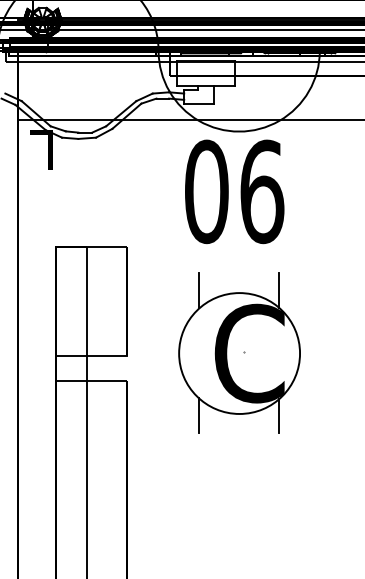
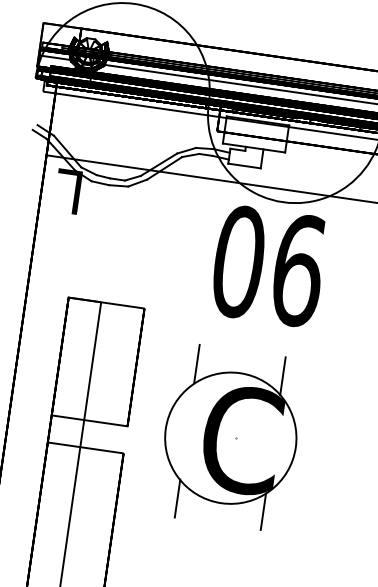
part: (239, 352) -> (230, 437), moved

